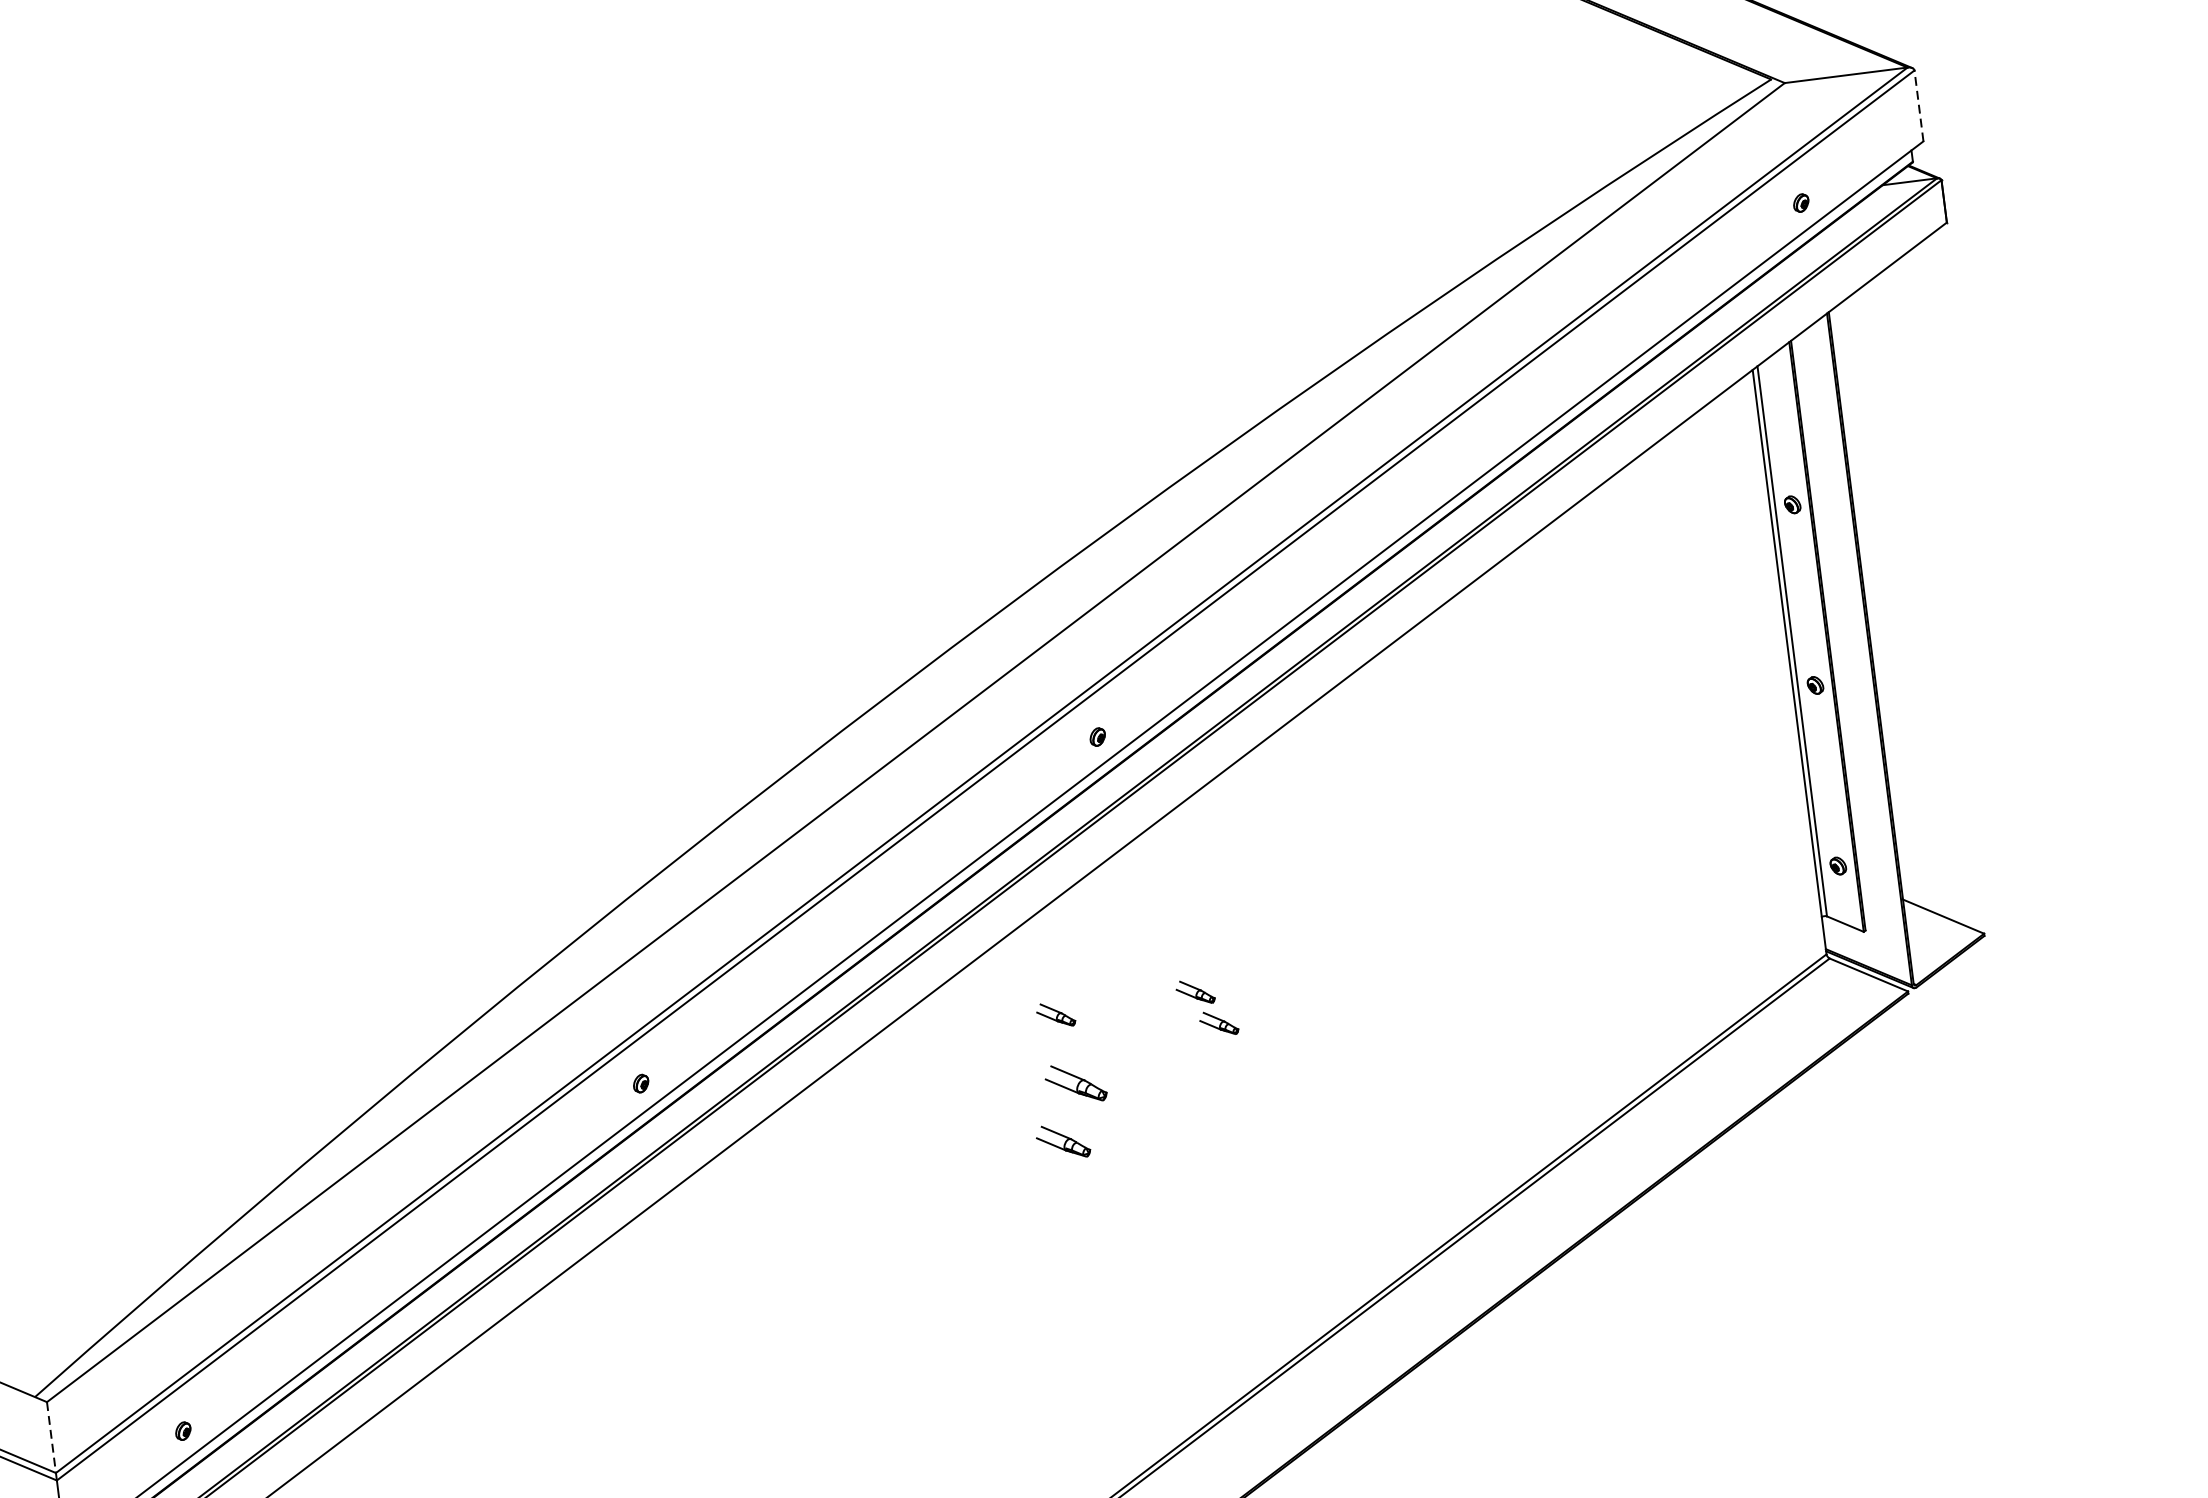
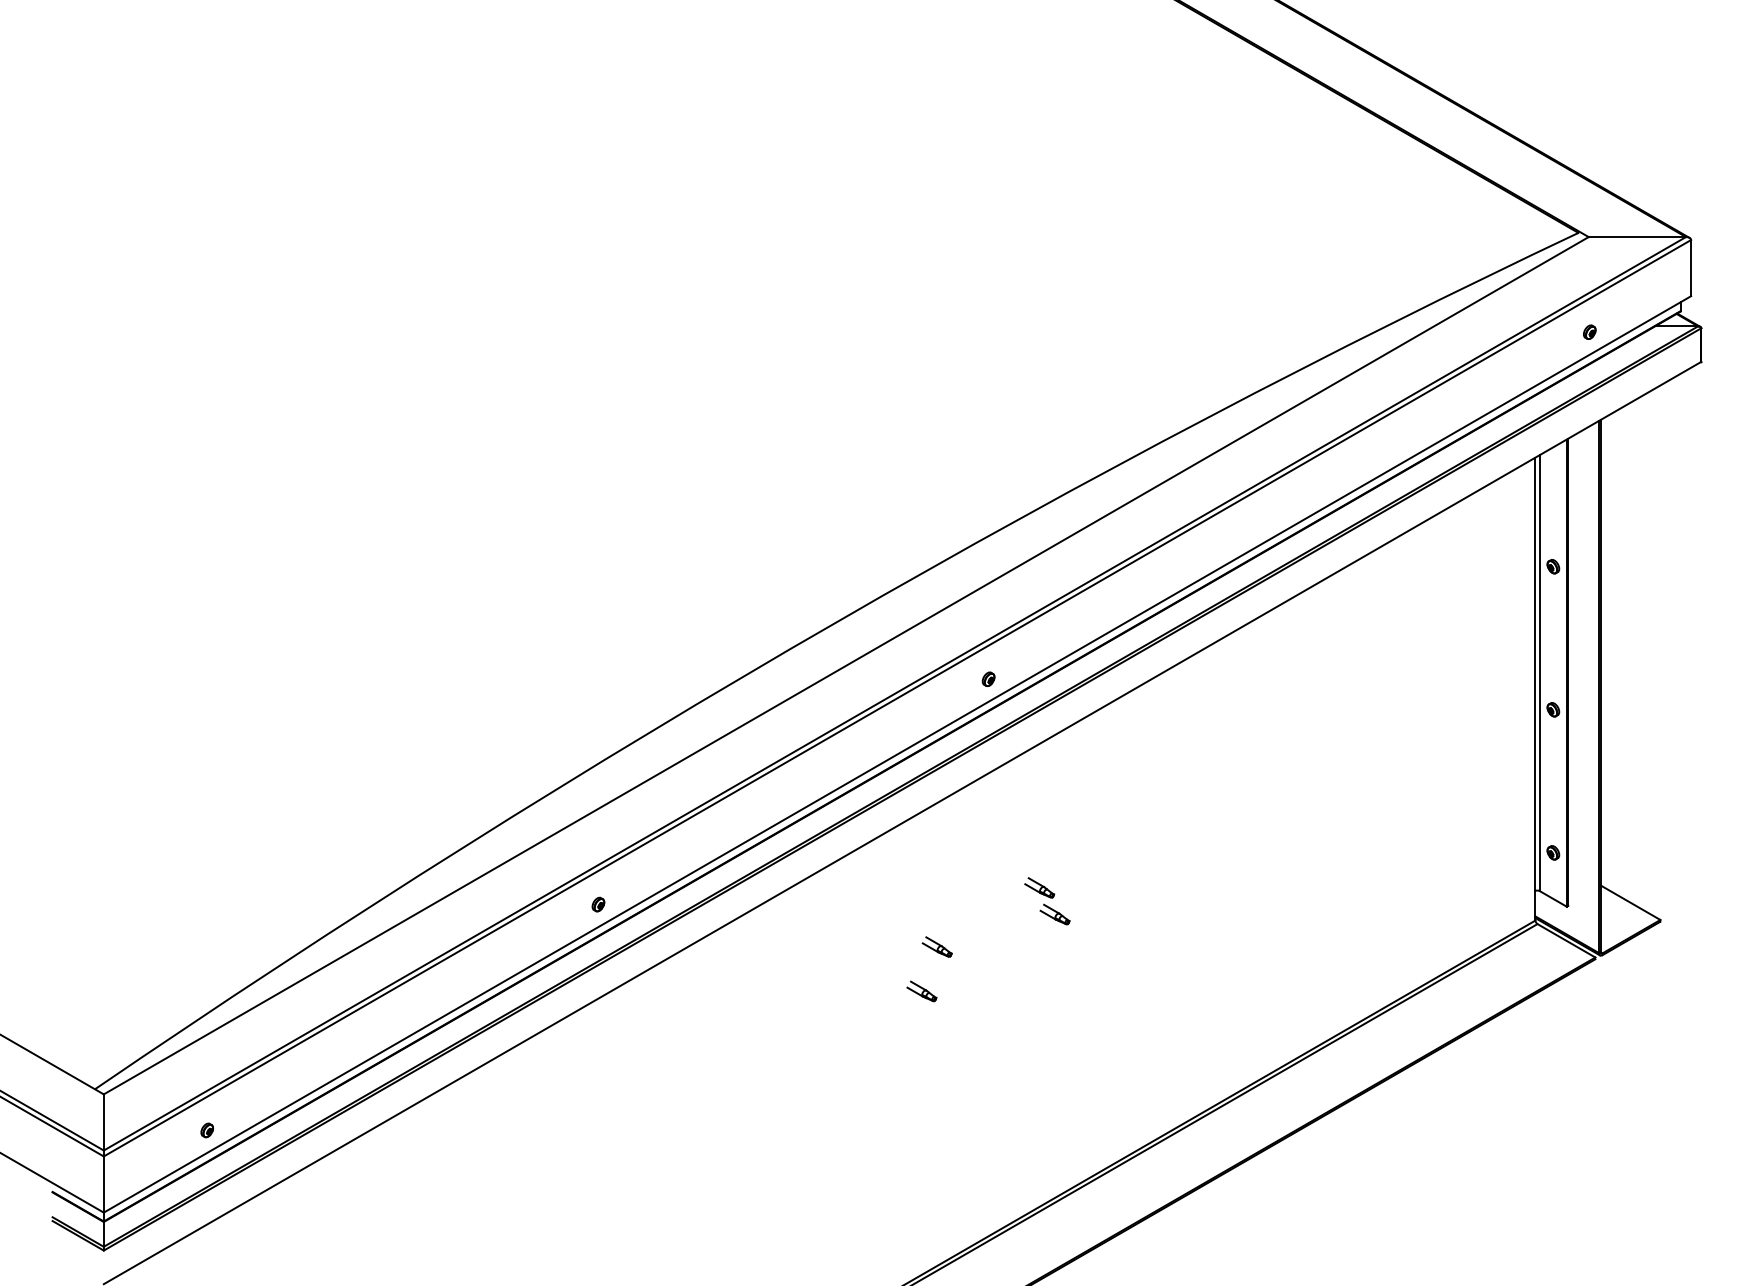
line: (1919, 105) -> (1691, 267), dashed -> solid
part: (1055, 1014) -> (928, 891), removed
part: (1074, 1082) -> (936, 946), size x0.62
part: (1062, 1141) -> (921, 991), size x0.71
line: (51, 1437) -> (103, 1122), dashed -> solid

